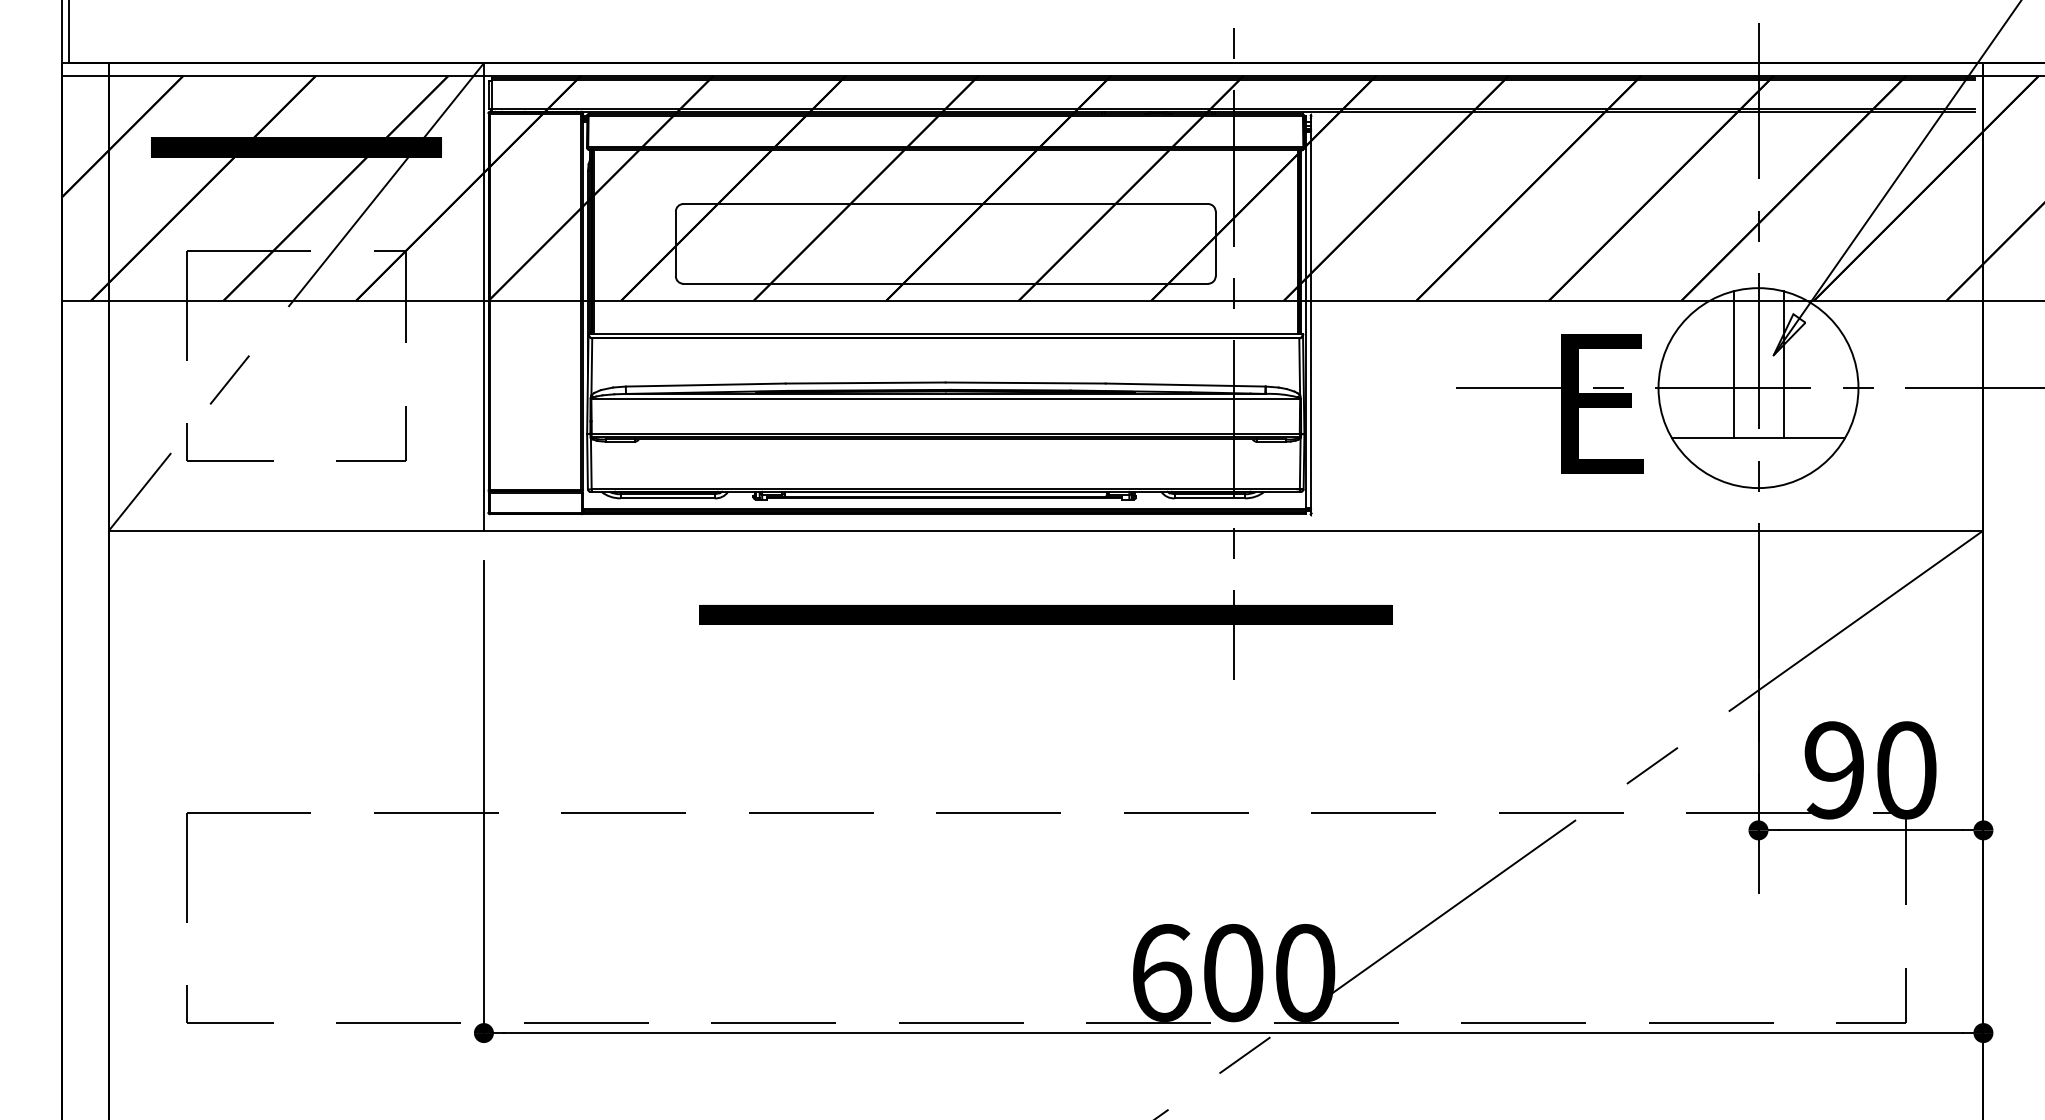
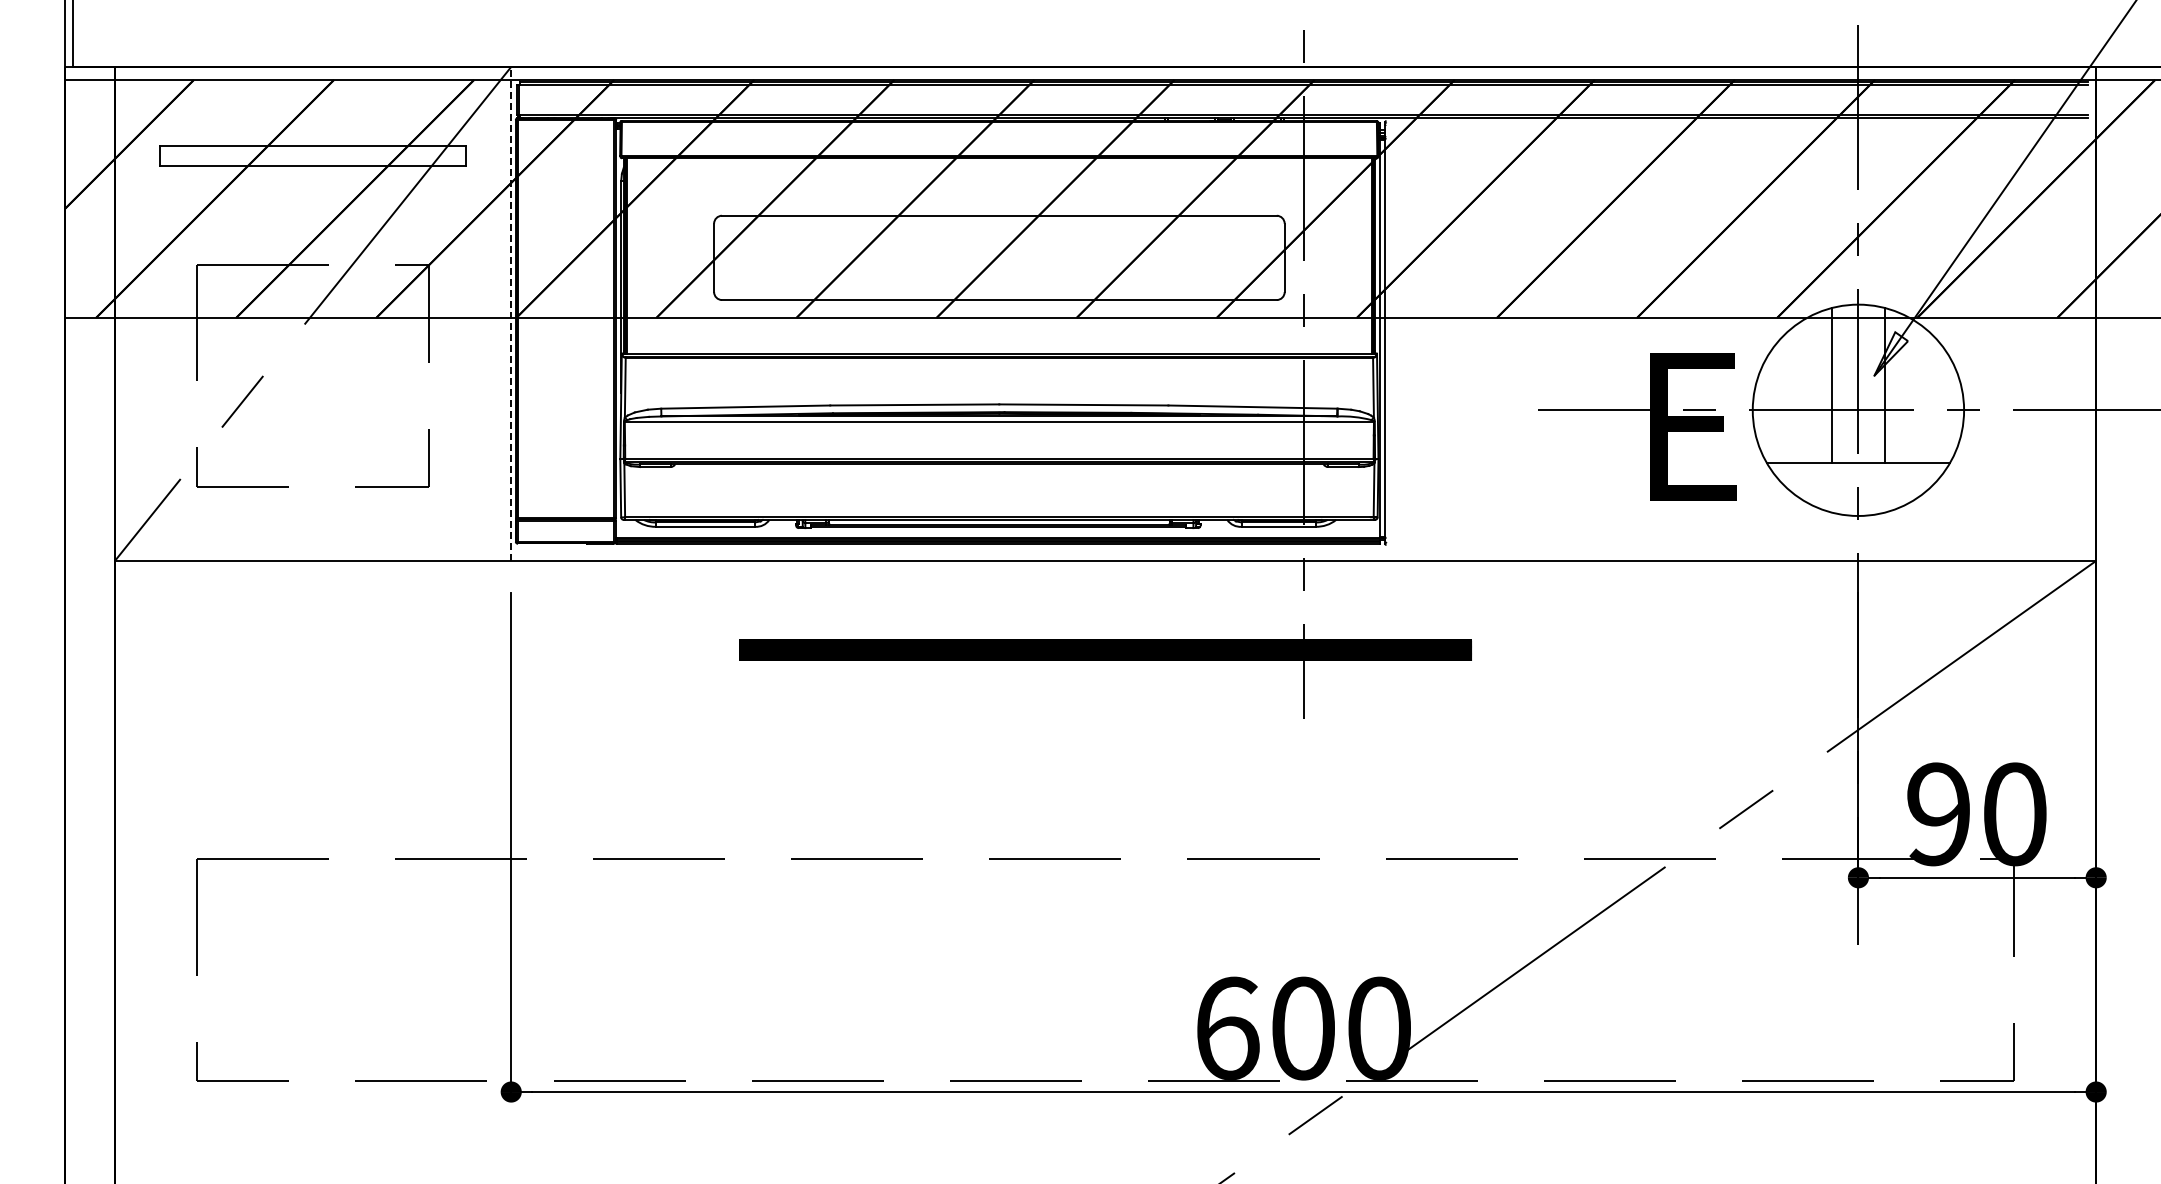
hatch: (295, 147) -> (312, 155), removed
line: (484, 296) -> (511, 313), solid -> dashed

